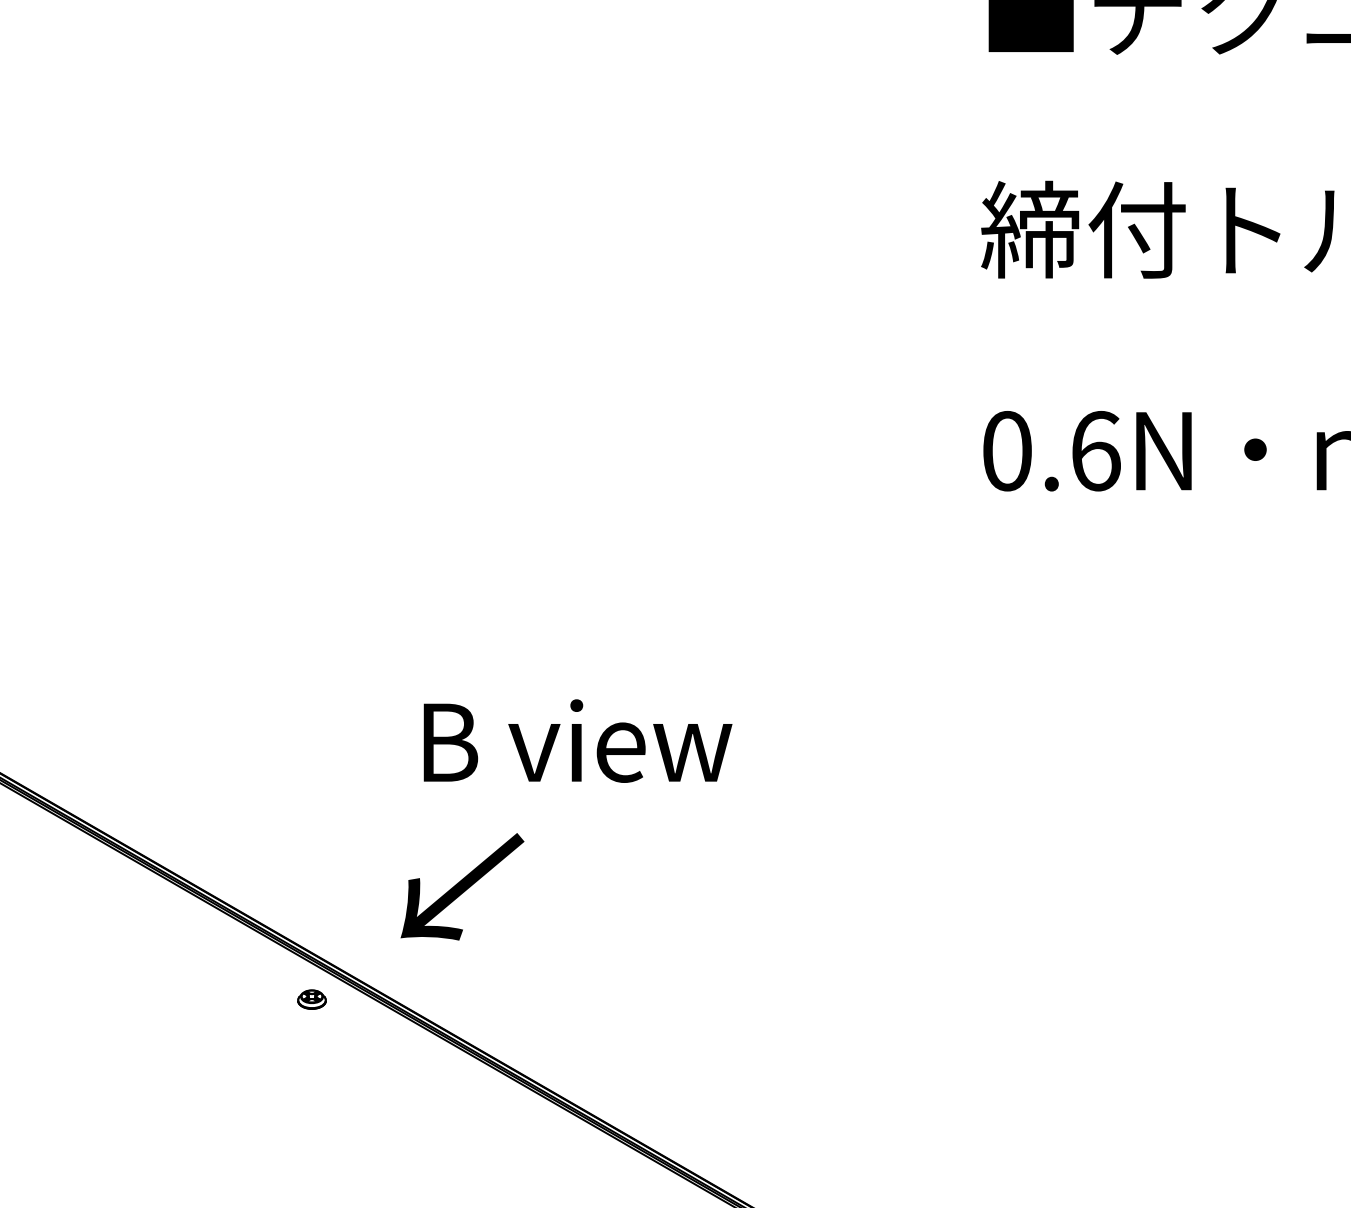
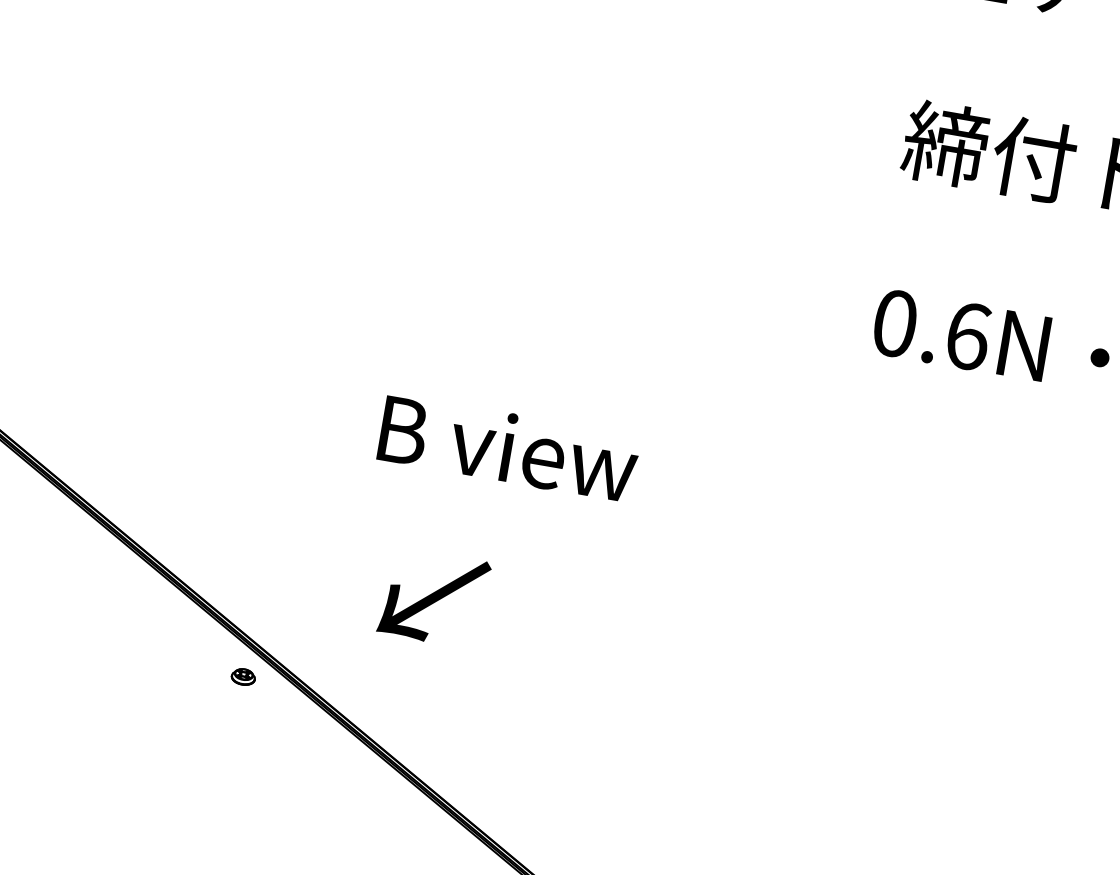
text: (577, 740) -> (508, 447), moved
text: (462, 886) -> (434, 597), moved

